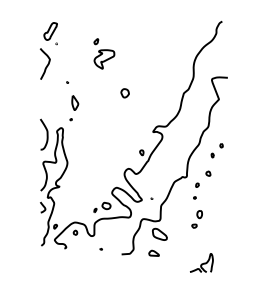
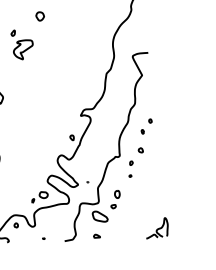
part: (124, 93) -> (39, 16), moved
part: (196, 219) -> (114, 199), moved
part: (154, 253) -> (97, 236), size x0.62
part: (201, 262) -> (156, 227), moved

